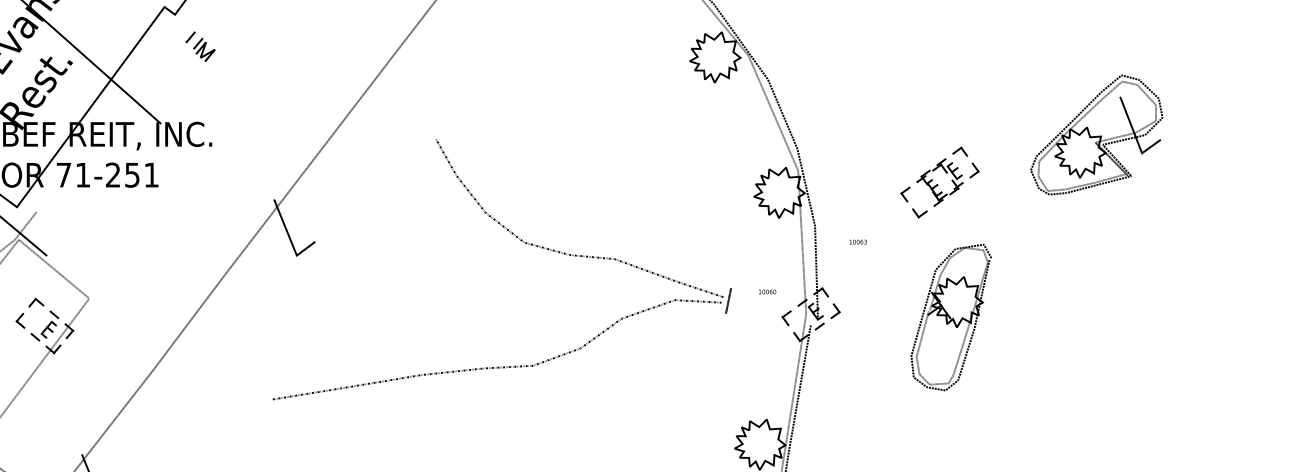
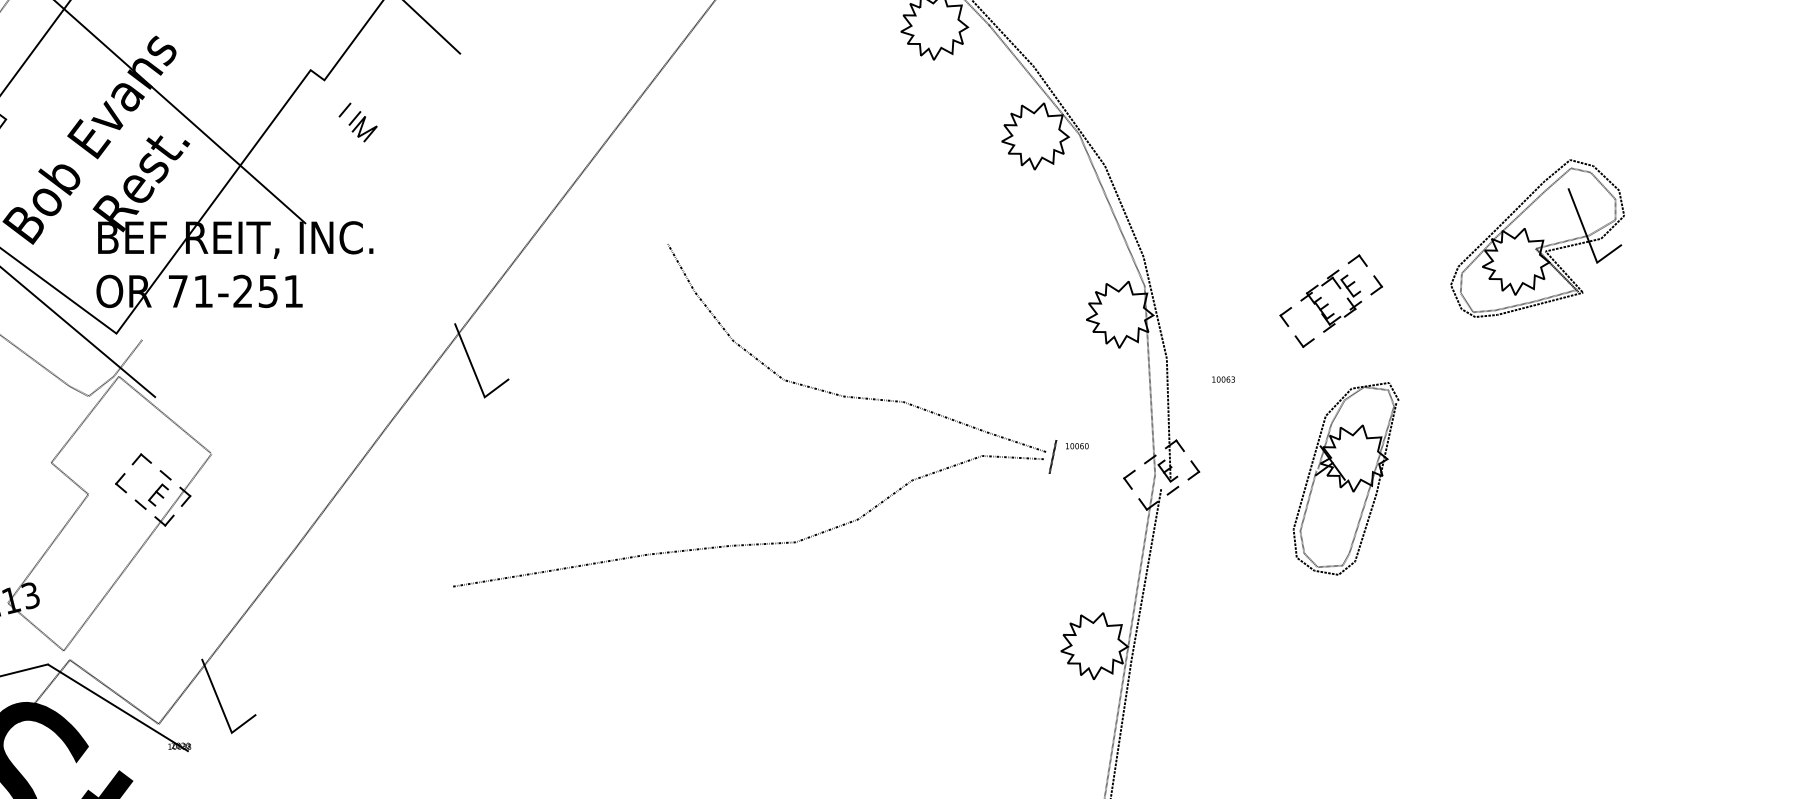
text: (767, 292) -> (1077, 446), moved

